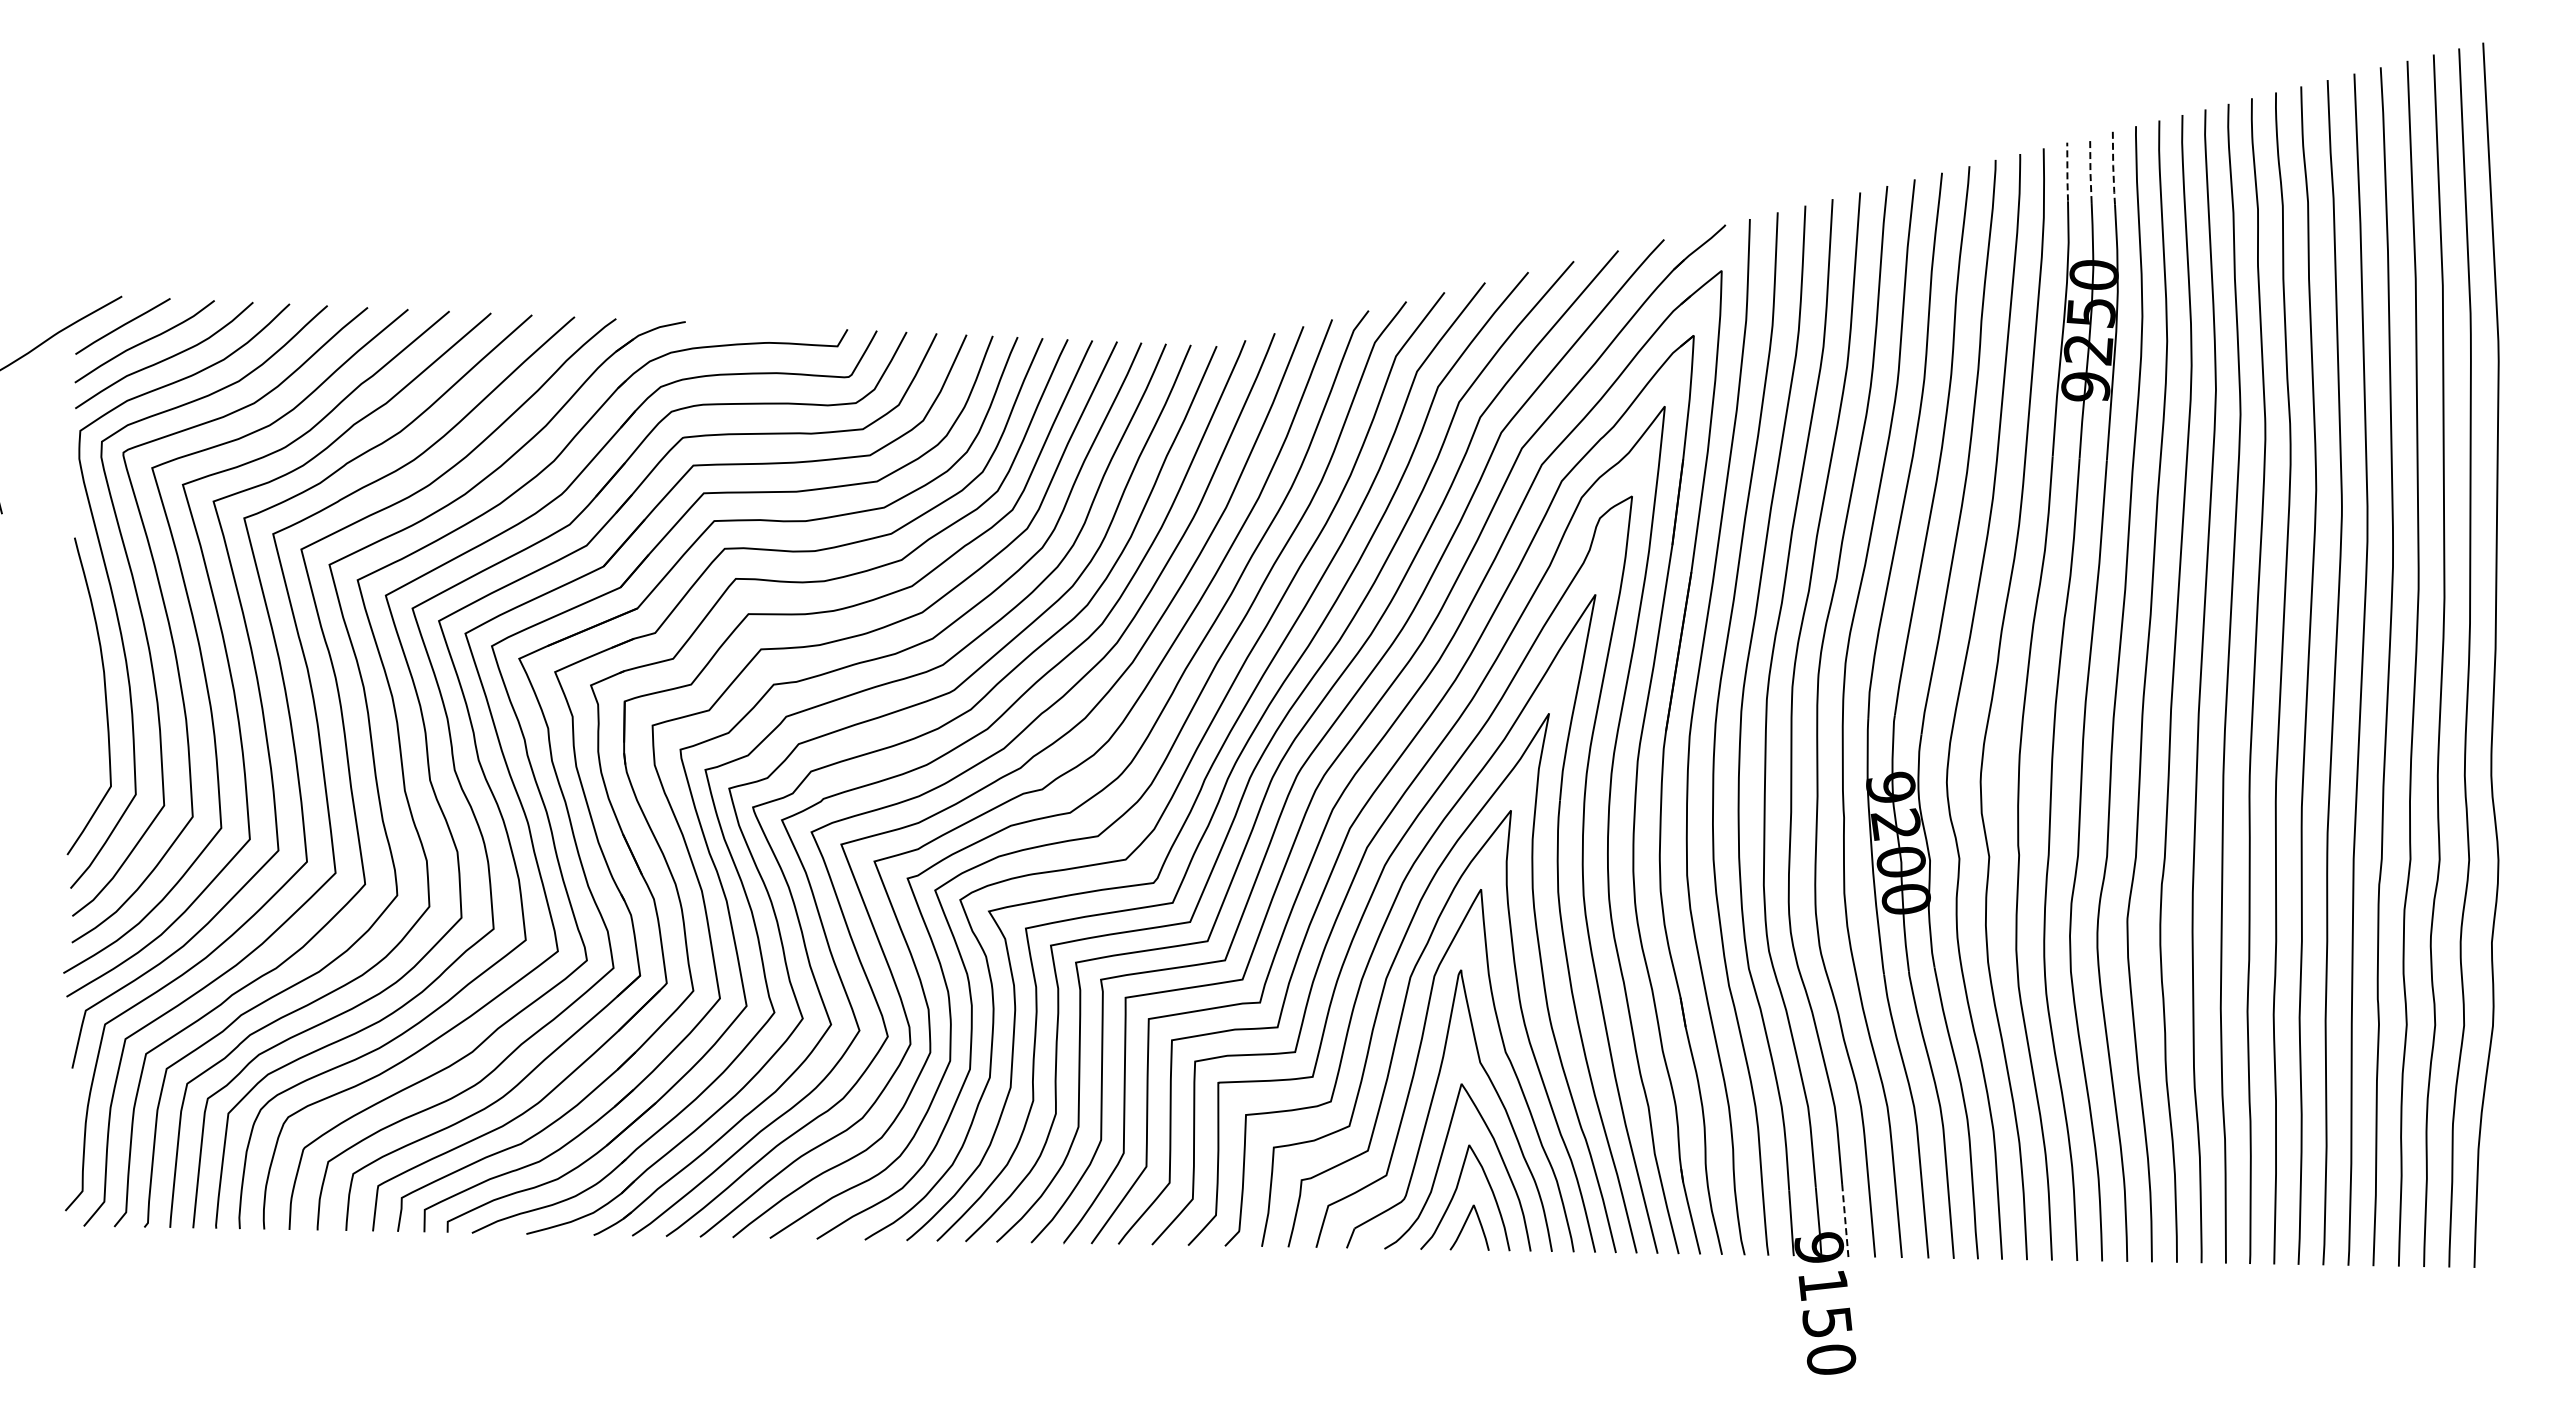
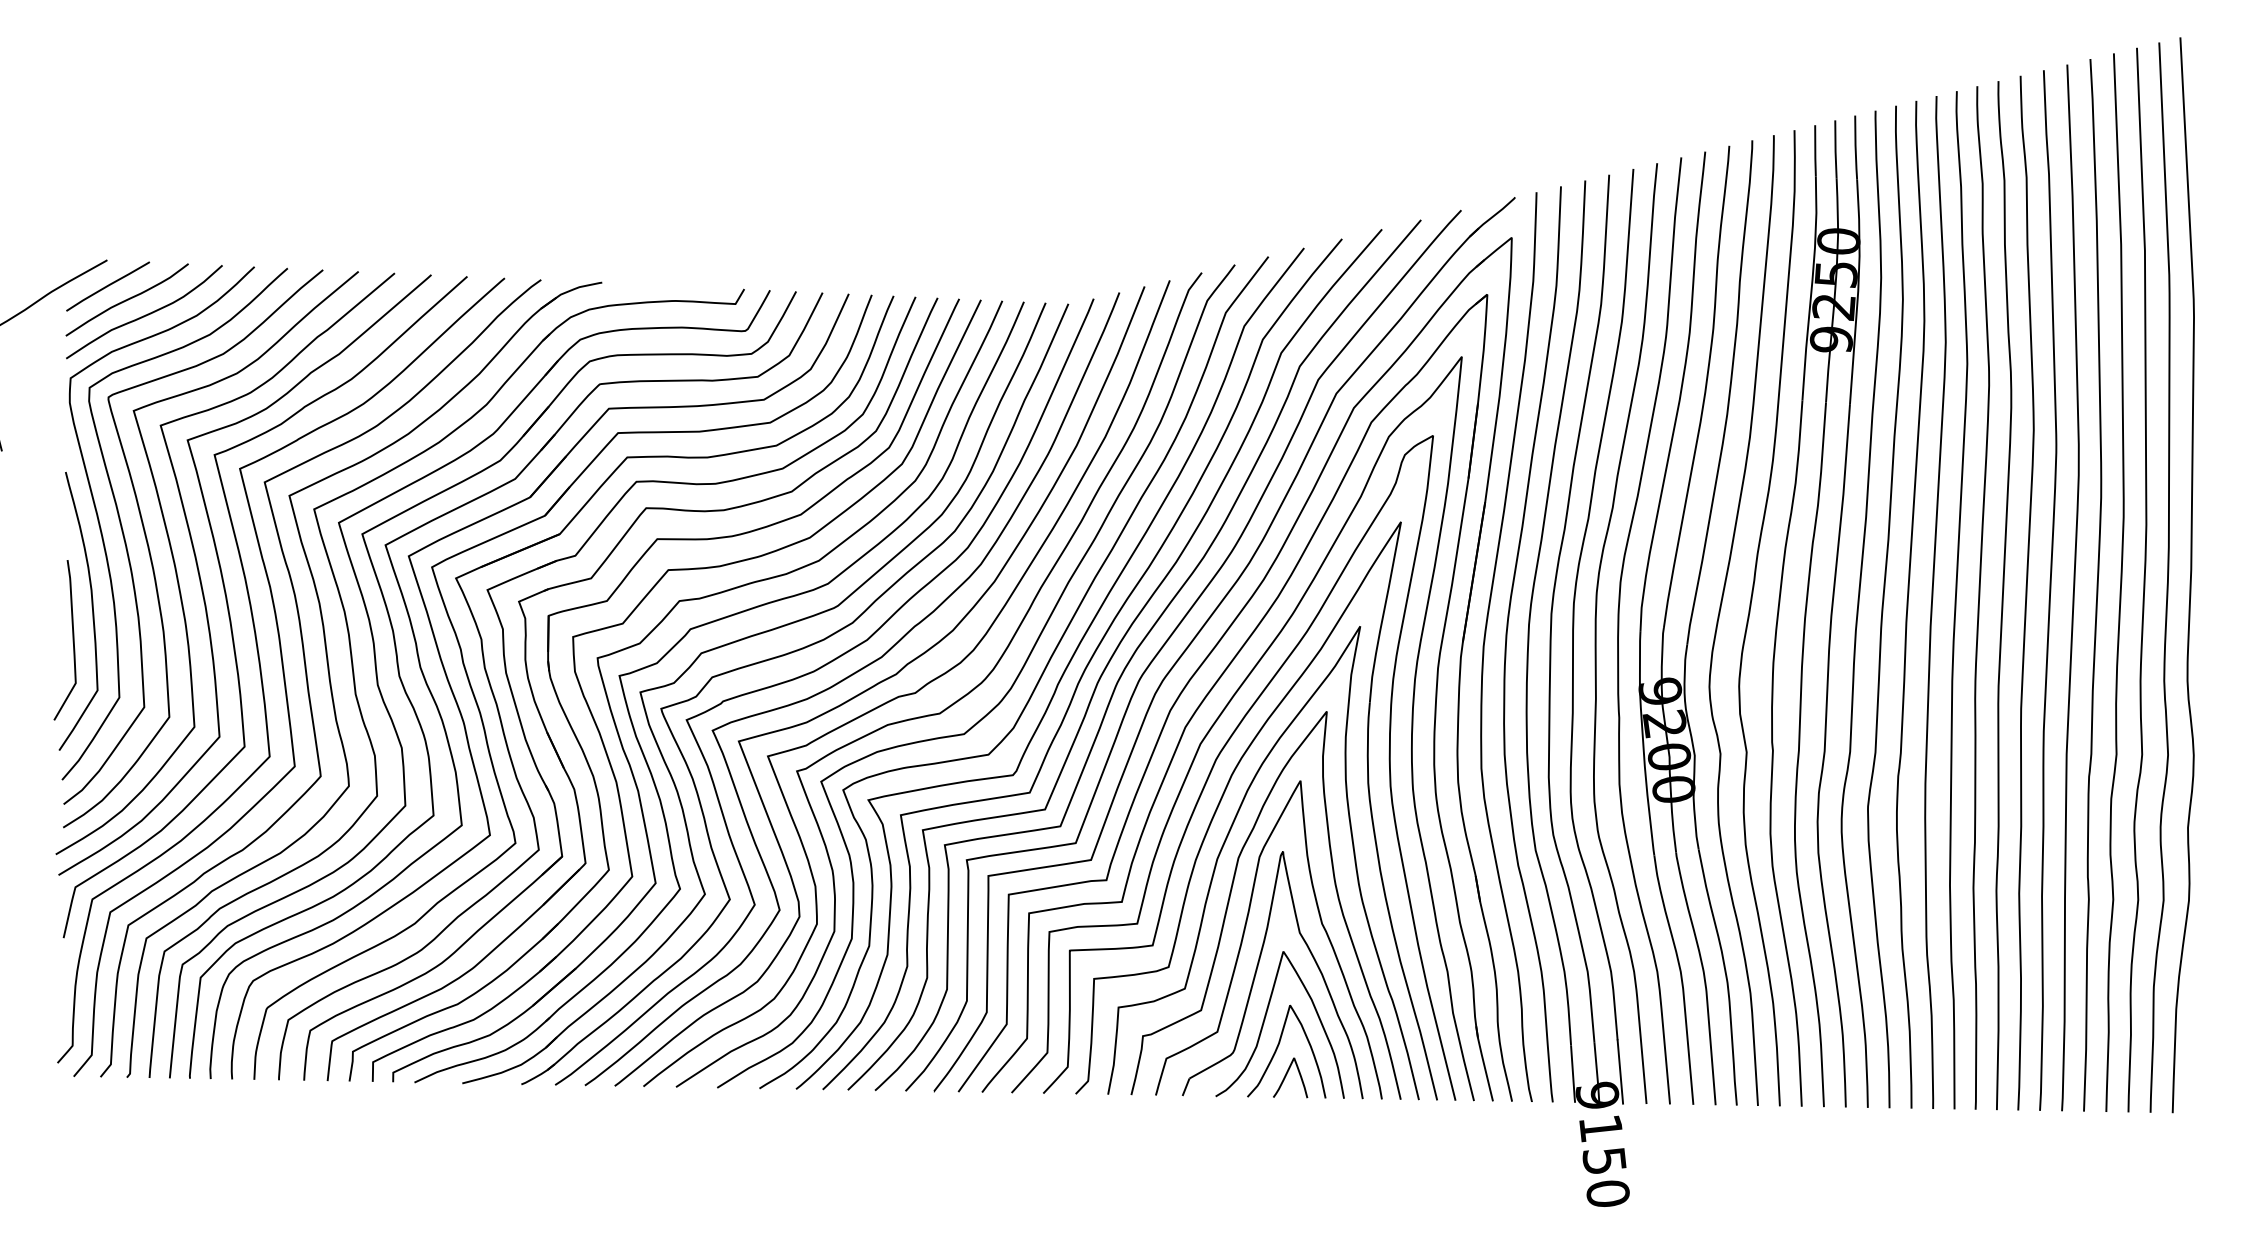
line: (2113, 168) -> (1855, 147), dashed -> solid
line: (2090, 171) -> (1835, 150), dashed -> solid
line: (2067, 172) -> (1815, 151), dashed -> solid
curve: (82, 728) -> (72, 639), added
line: (1845, 1220) -> (1620, 1071), dashed -> solid

